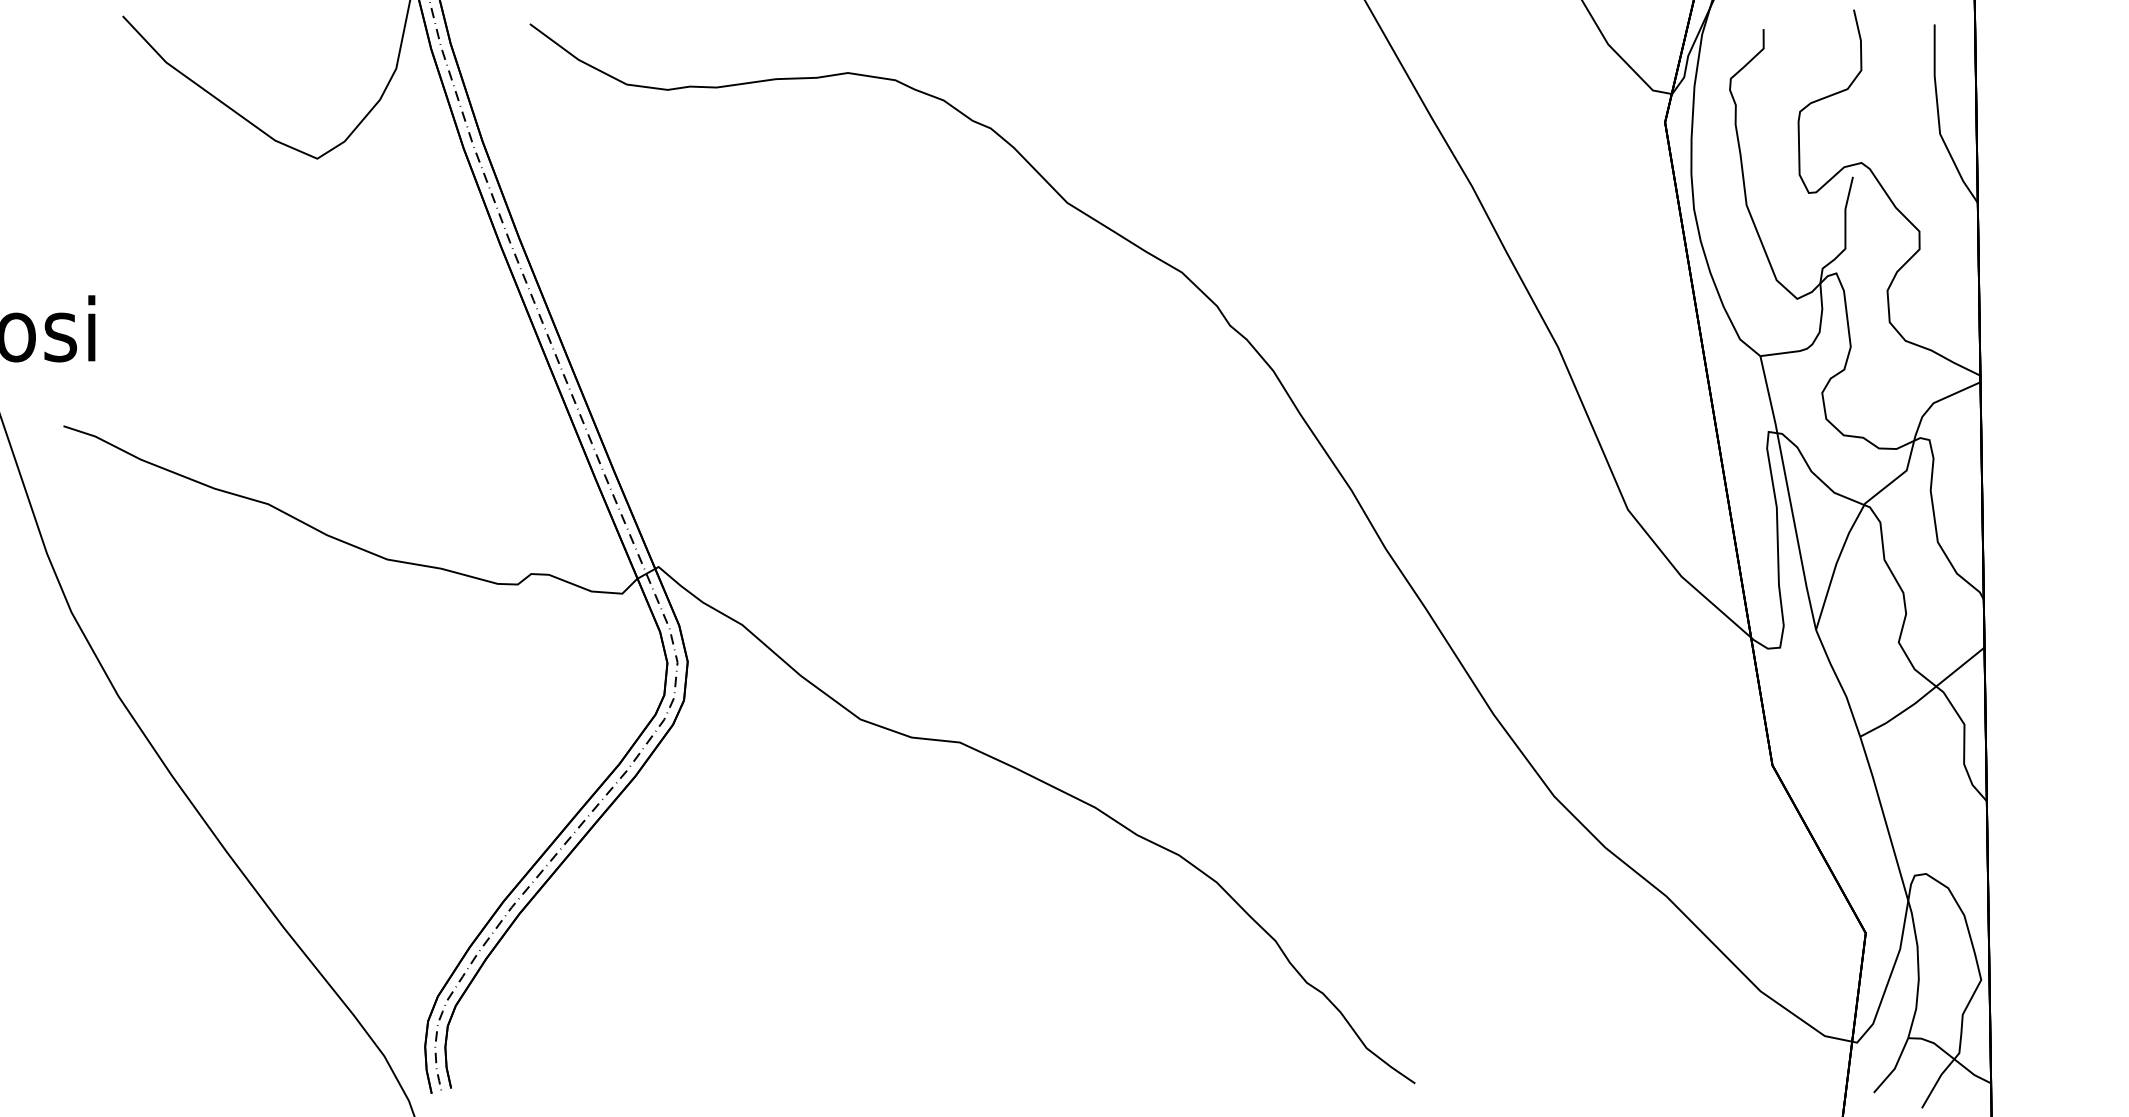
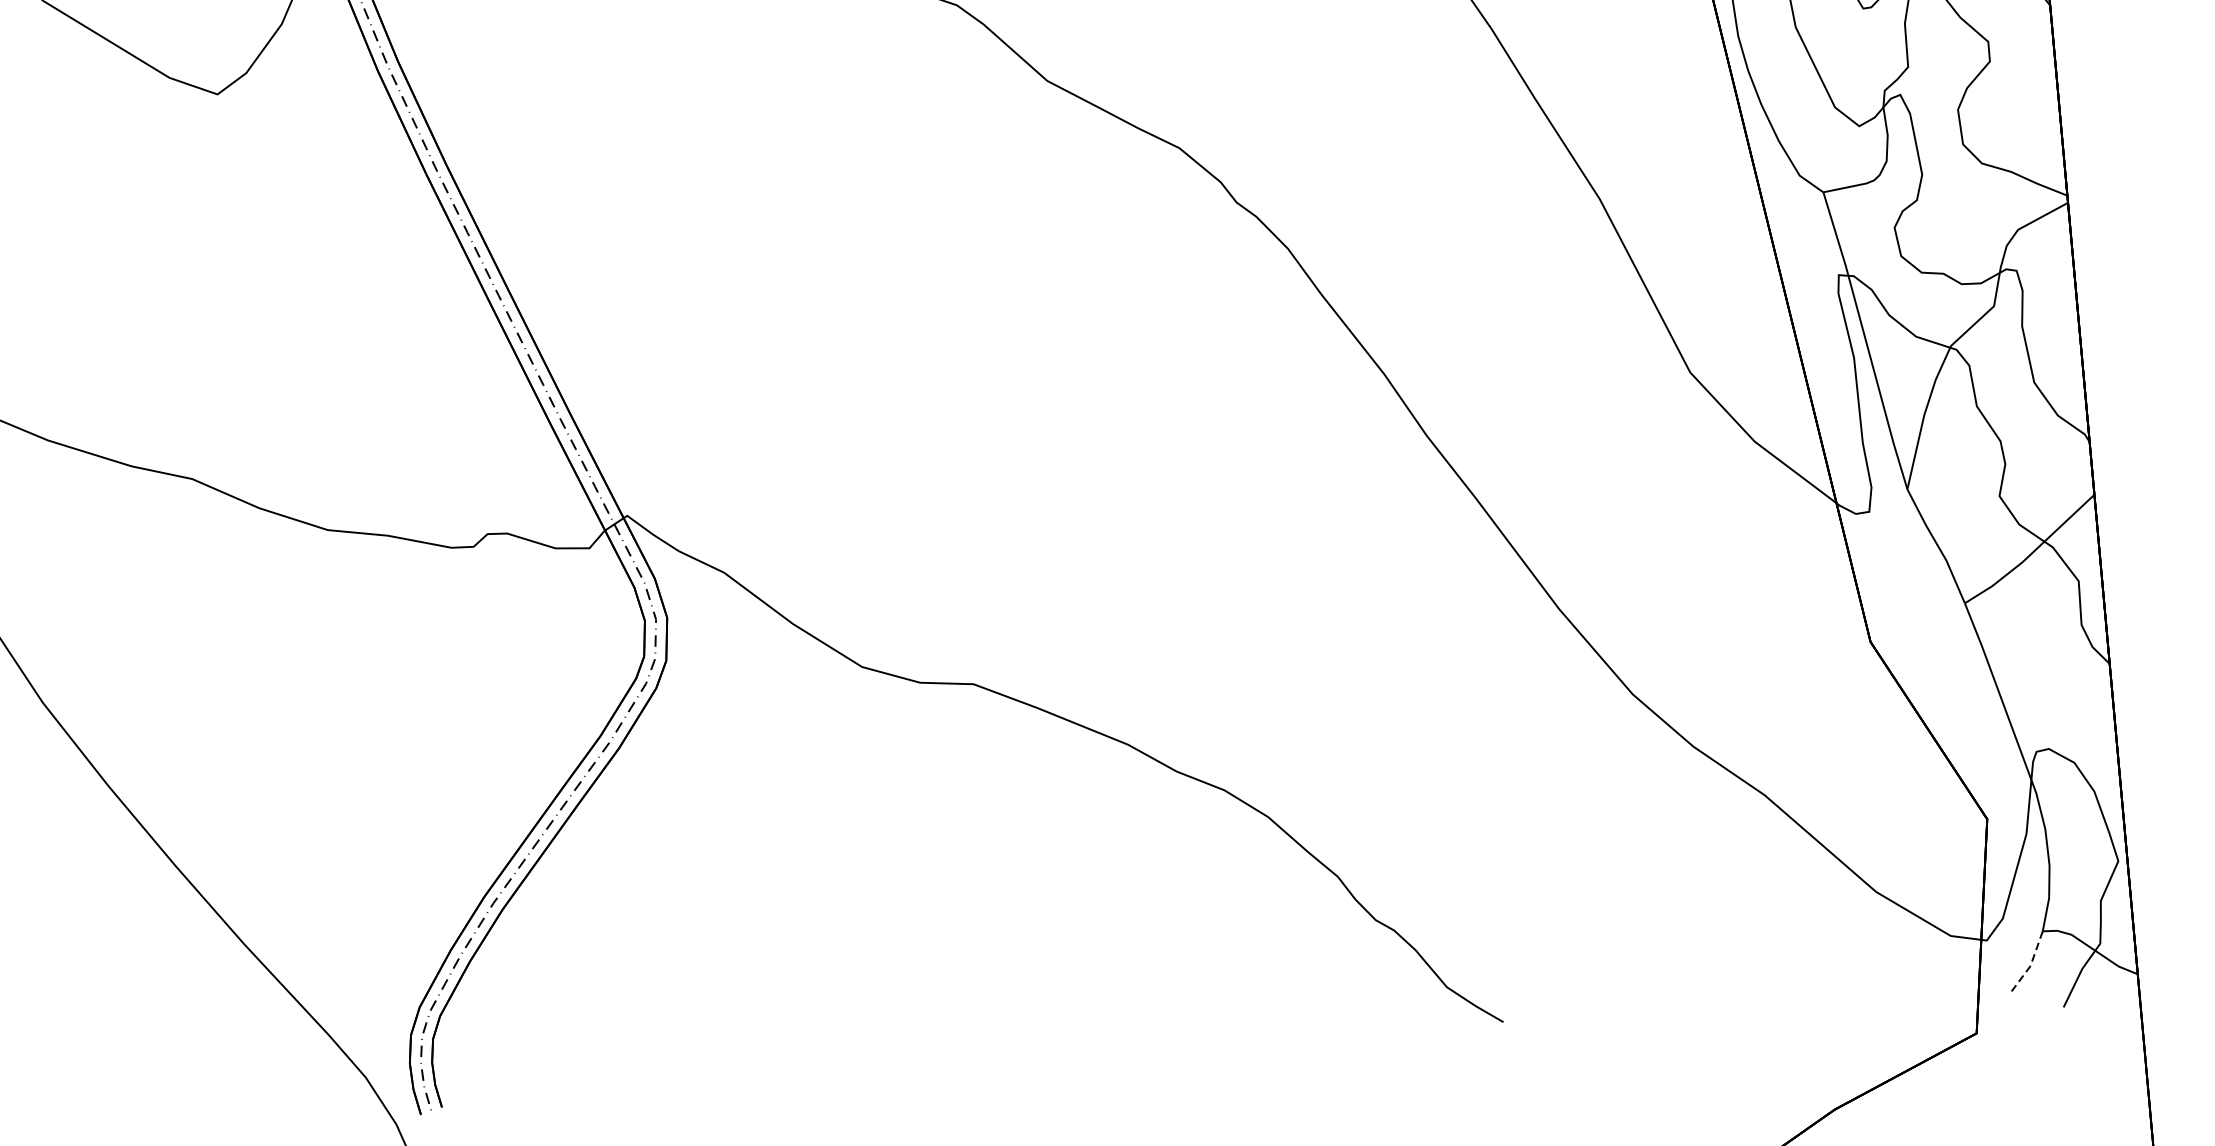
line: (1894, 1068) -> (2030, 965), solid -> dashed

